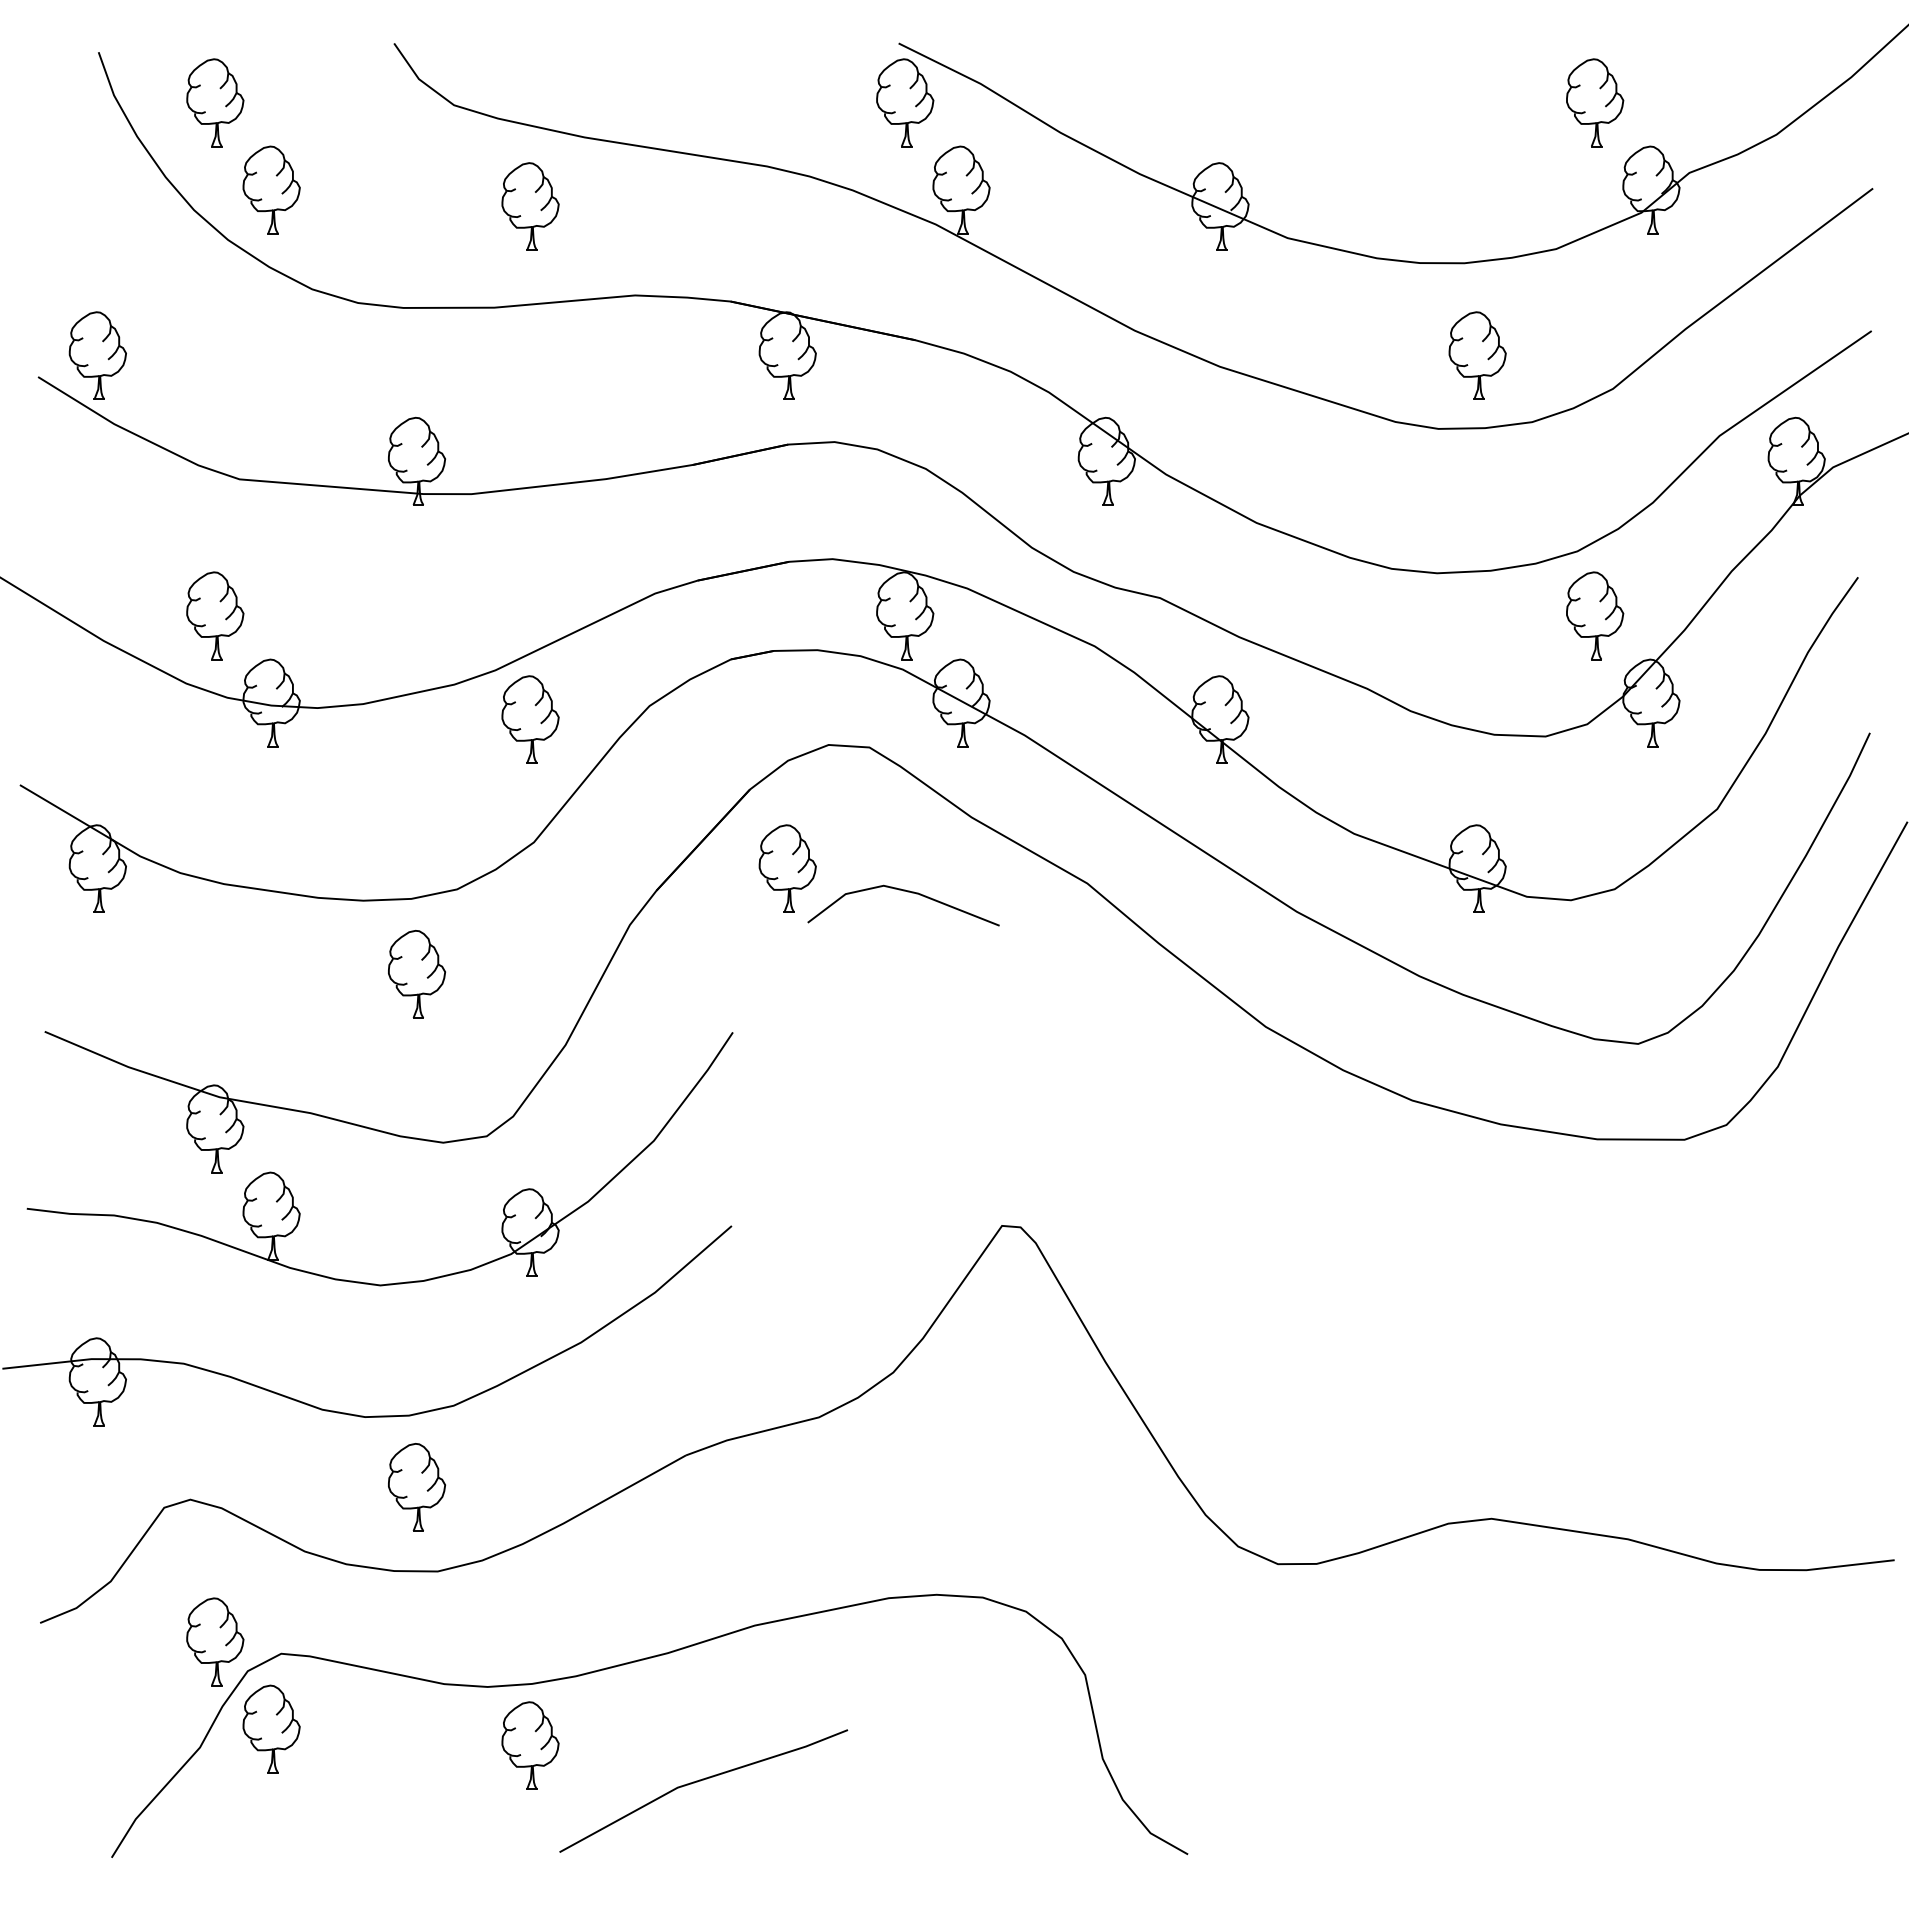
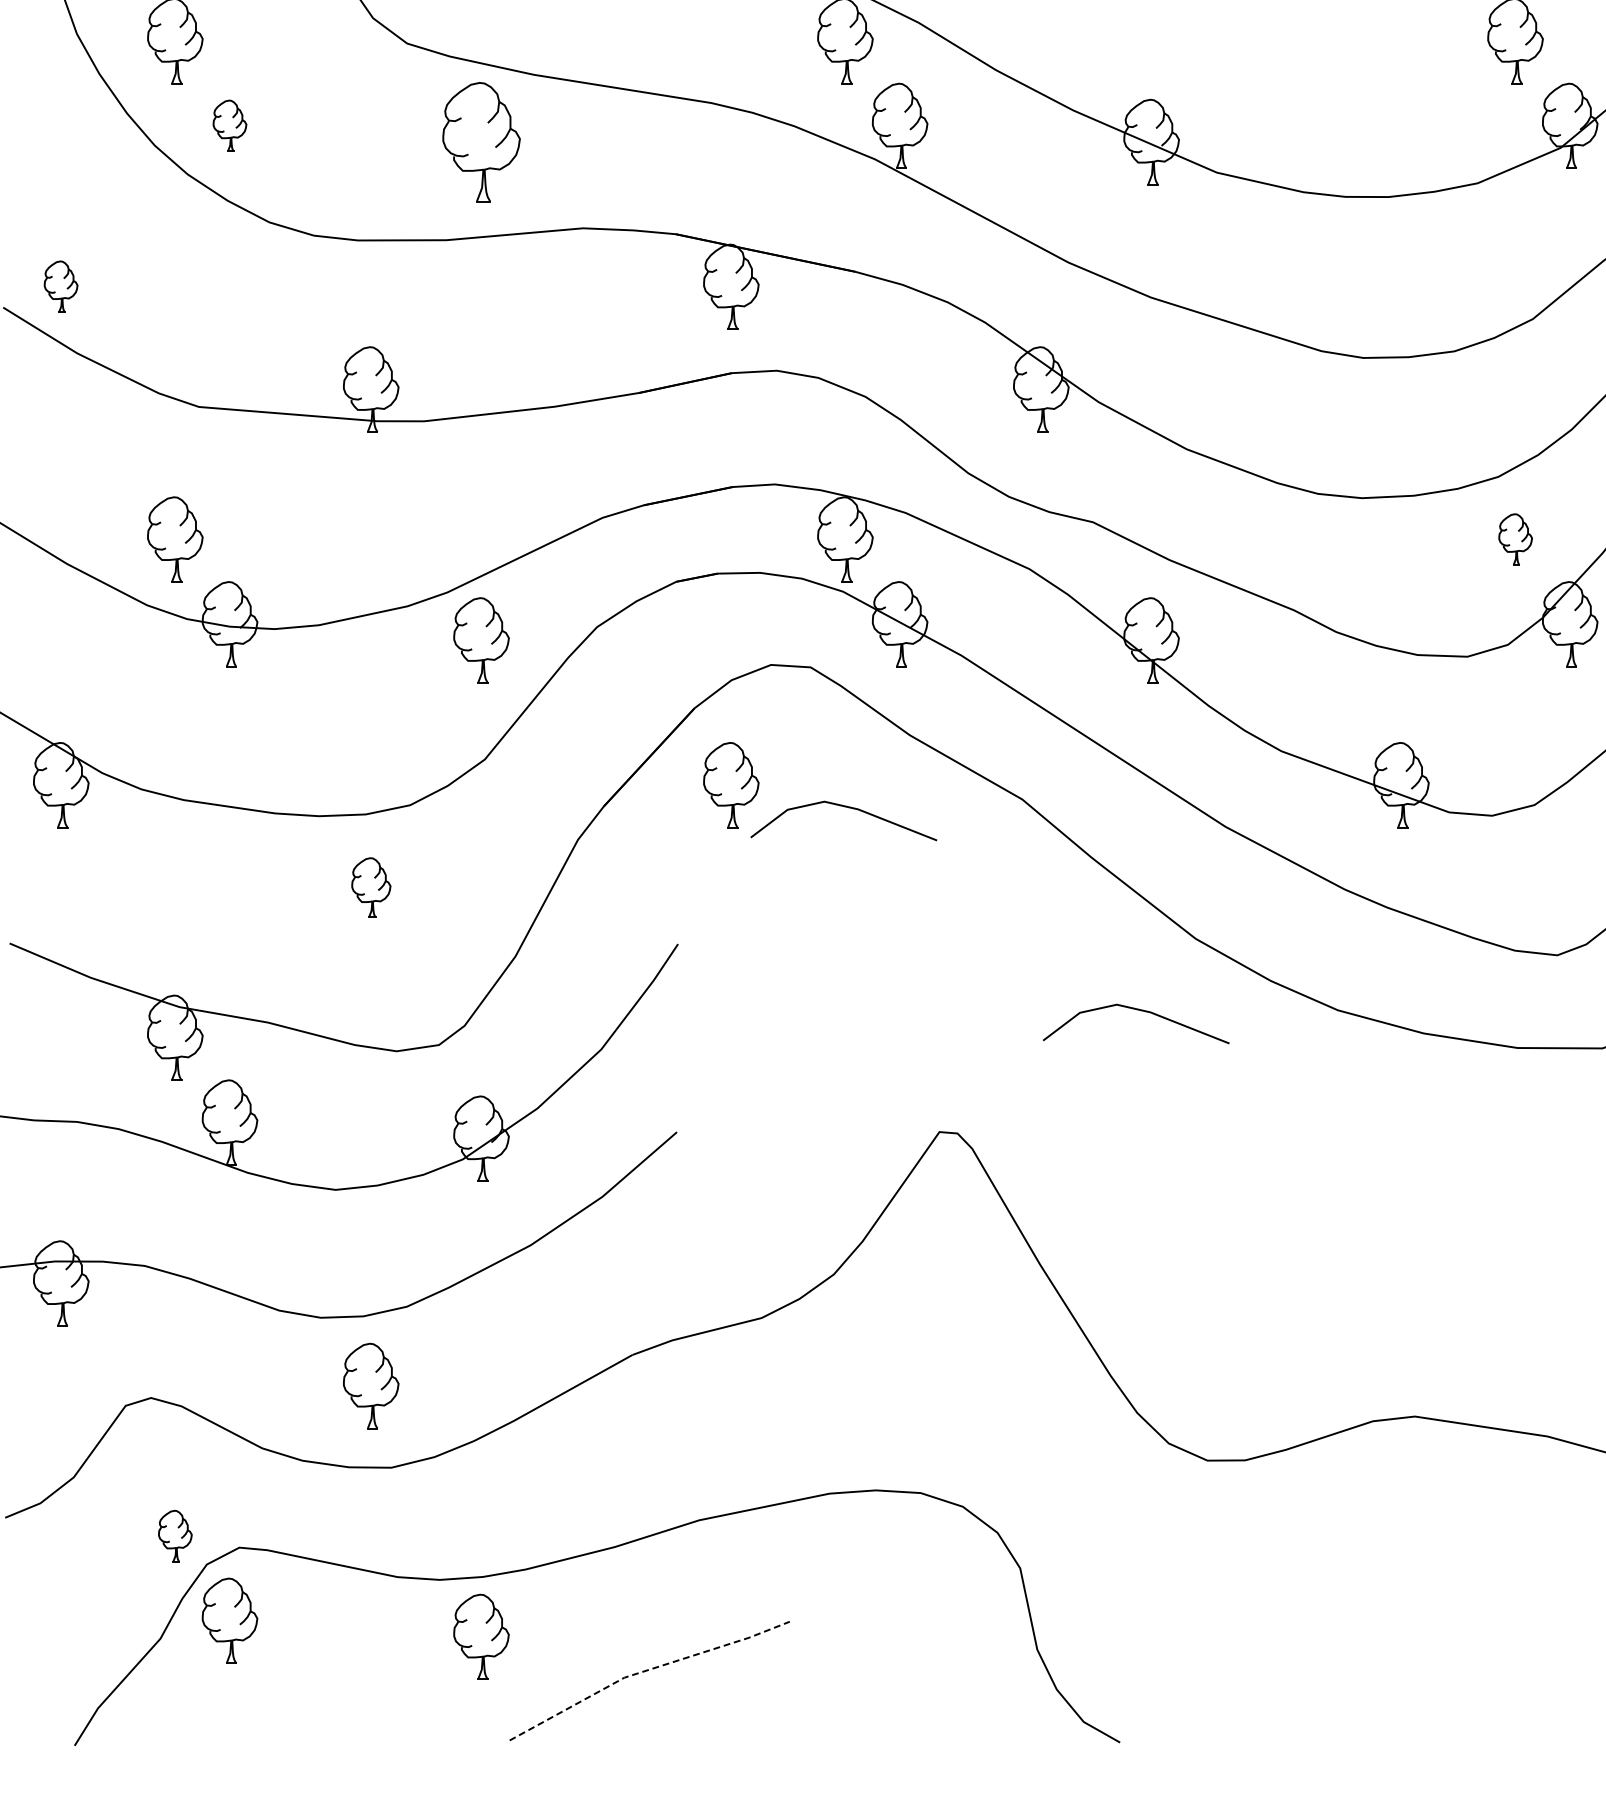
part: (271, 189) -> (229, 125), size x0.6
part: (530, 206) -> (481, 141), size x1.4
part: (97, 355) -> (60, 286), size x0.6
part: (1477, 355) -> (1401, 286), removed
part: (1595, 615) -> (1515, 539), size x0.6
part: (417, 974) -> (371, 887), size x0.7
line: (1208, 1101) -> (1140, 1011), added
part: (215, 1641) -> (175, 1535), size x0.6
line: (699, 1780) -> (645, 1670), solid -> dashed

